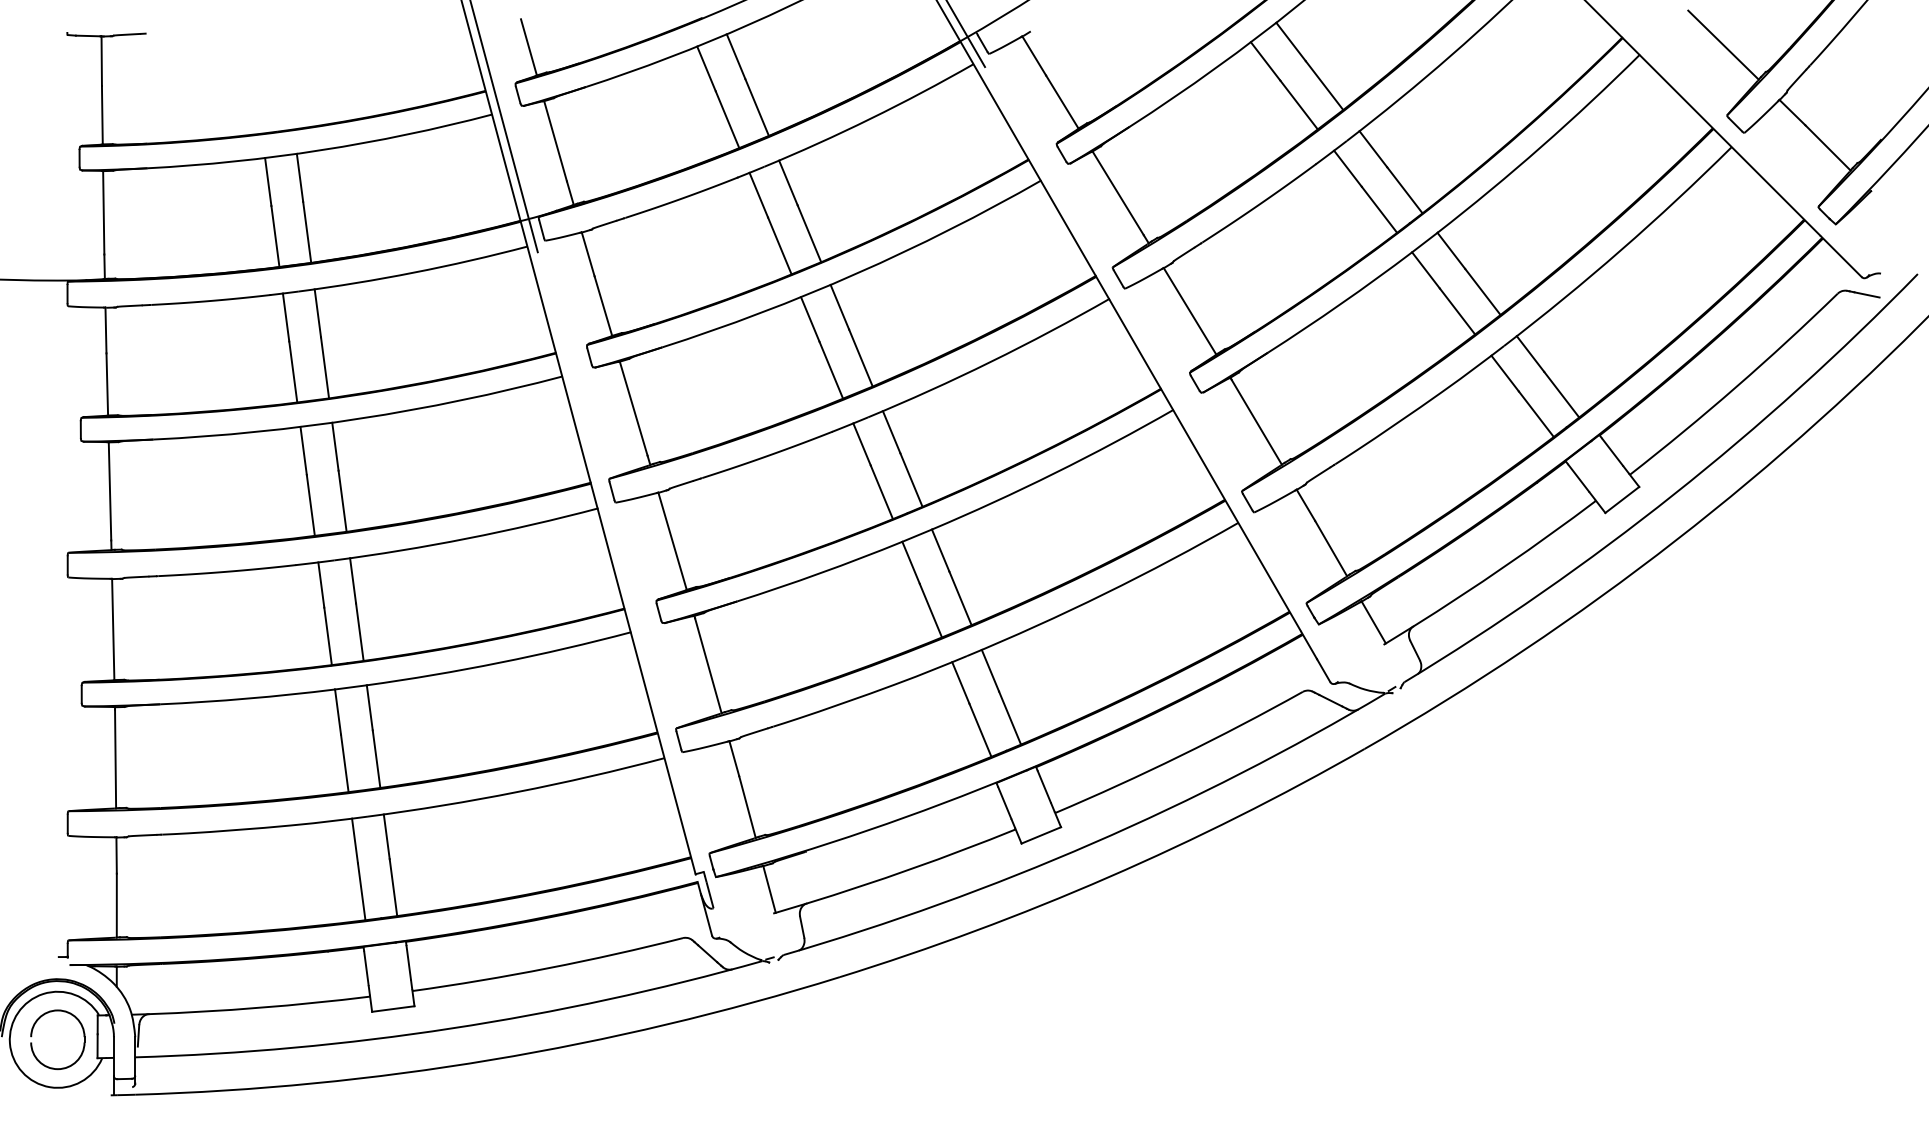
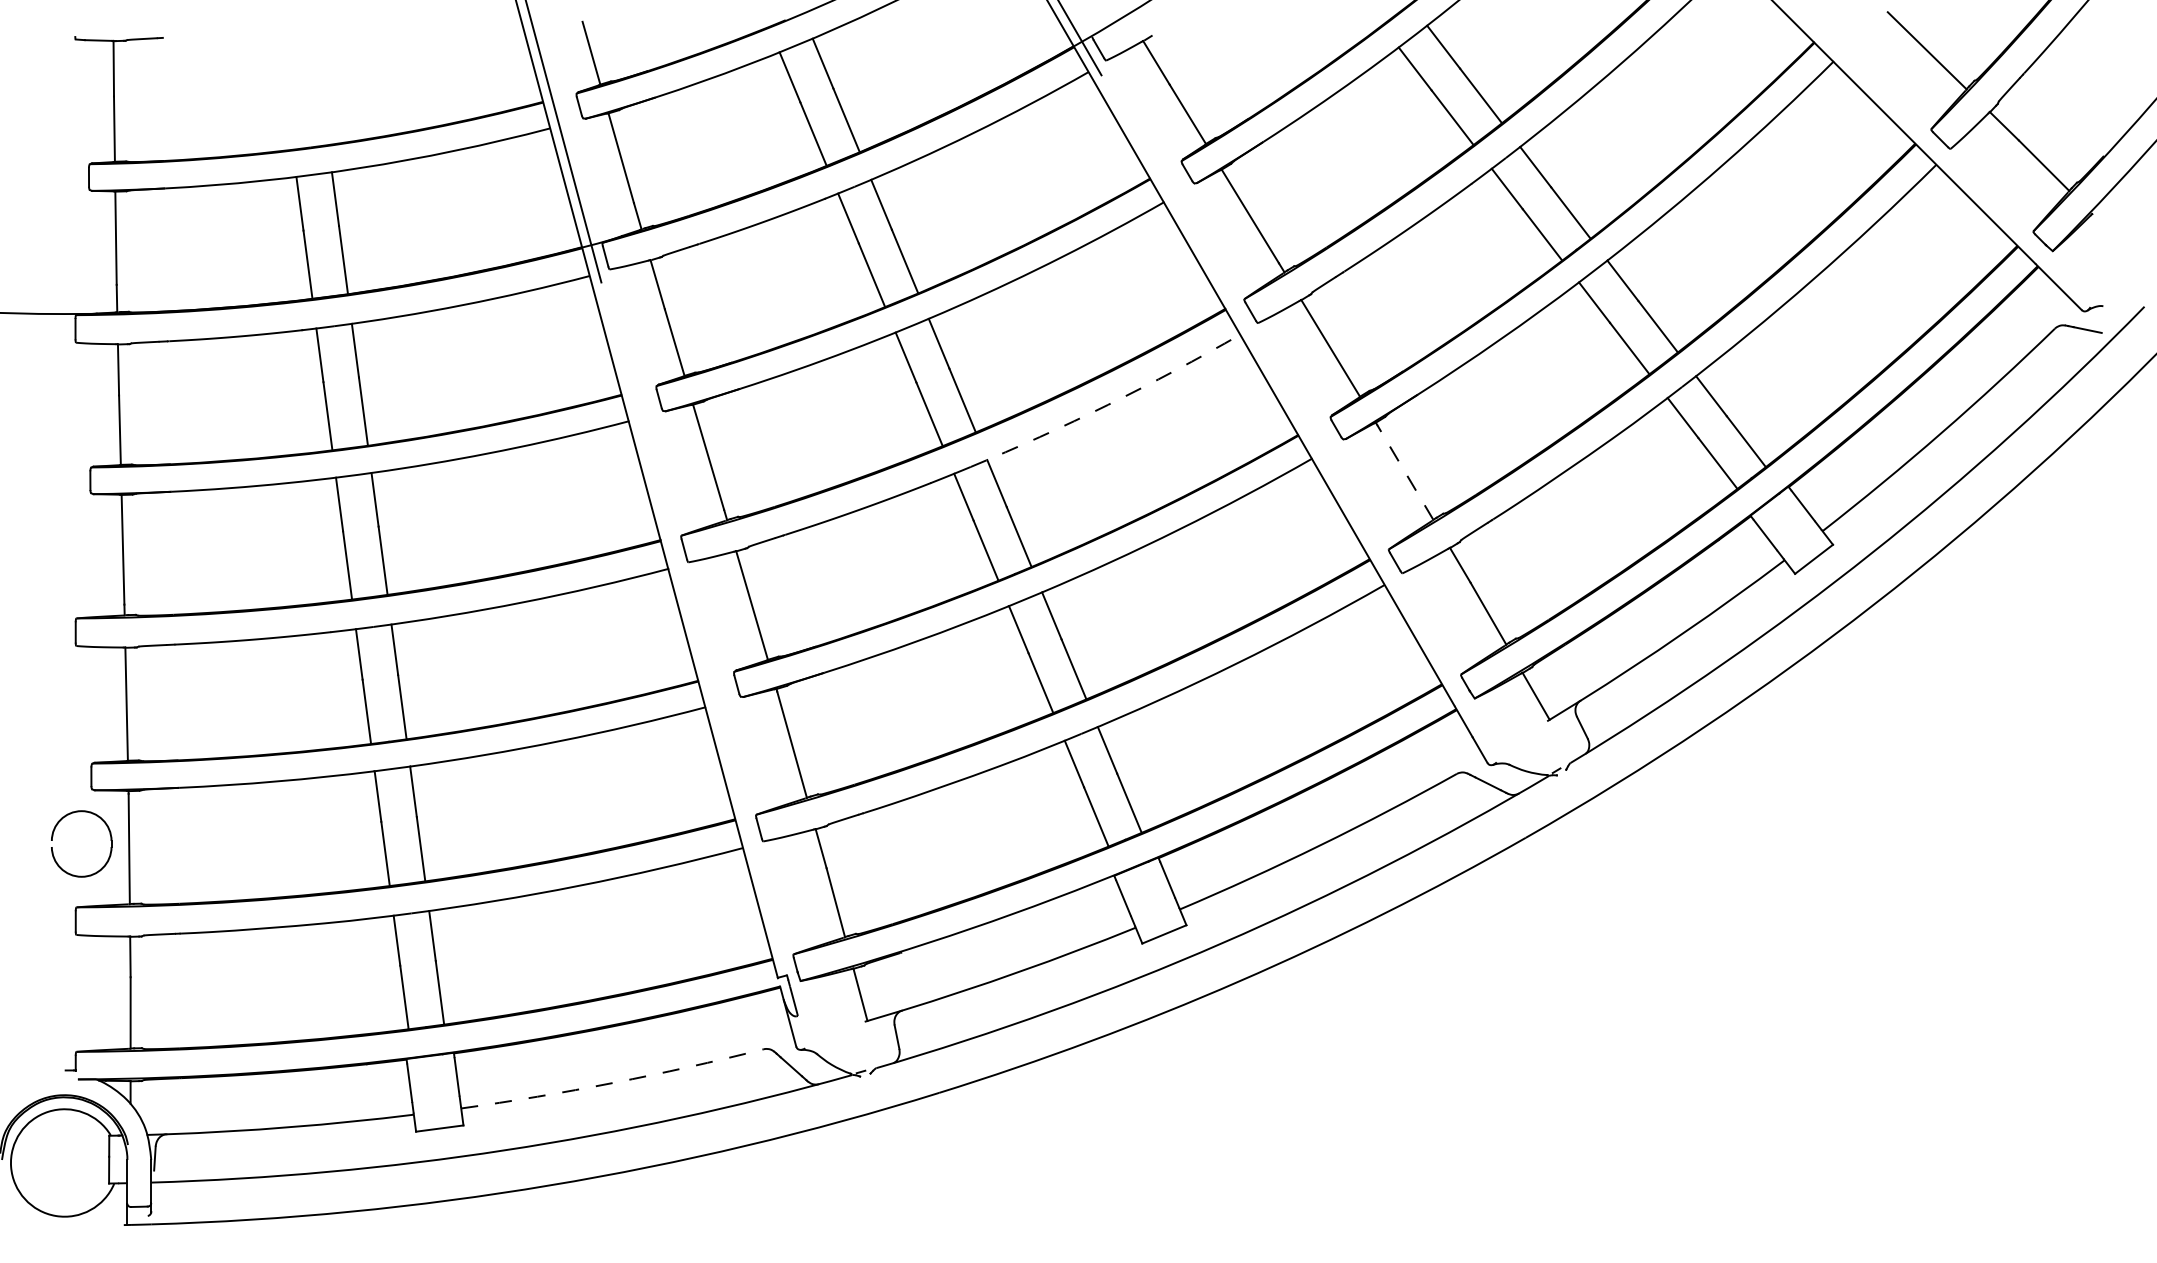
arc: (991, 361) -> (1108, 404), solid -> dashed
line: (1256, 422) -> (1405, 472), solid -> dashed
arc: (548, 967) -> (613, 1082), solid -> dashed
part: (32, 1033) -> (53, 836), moved

